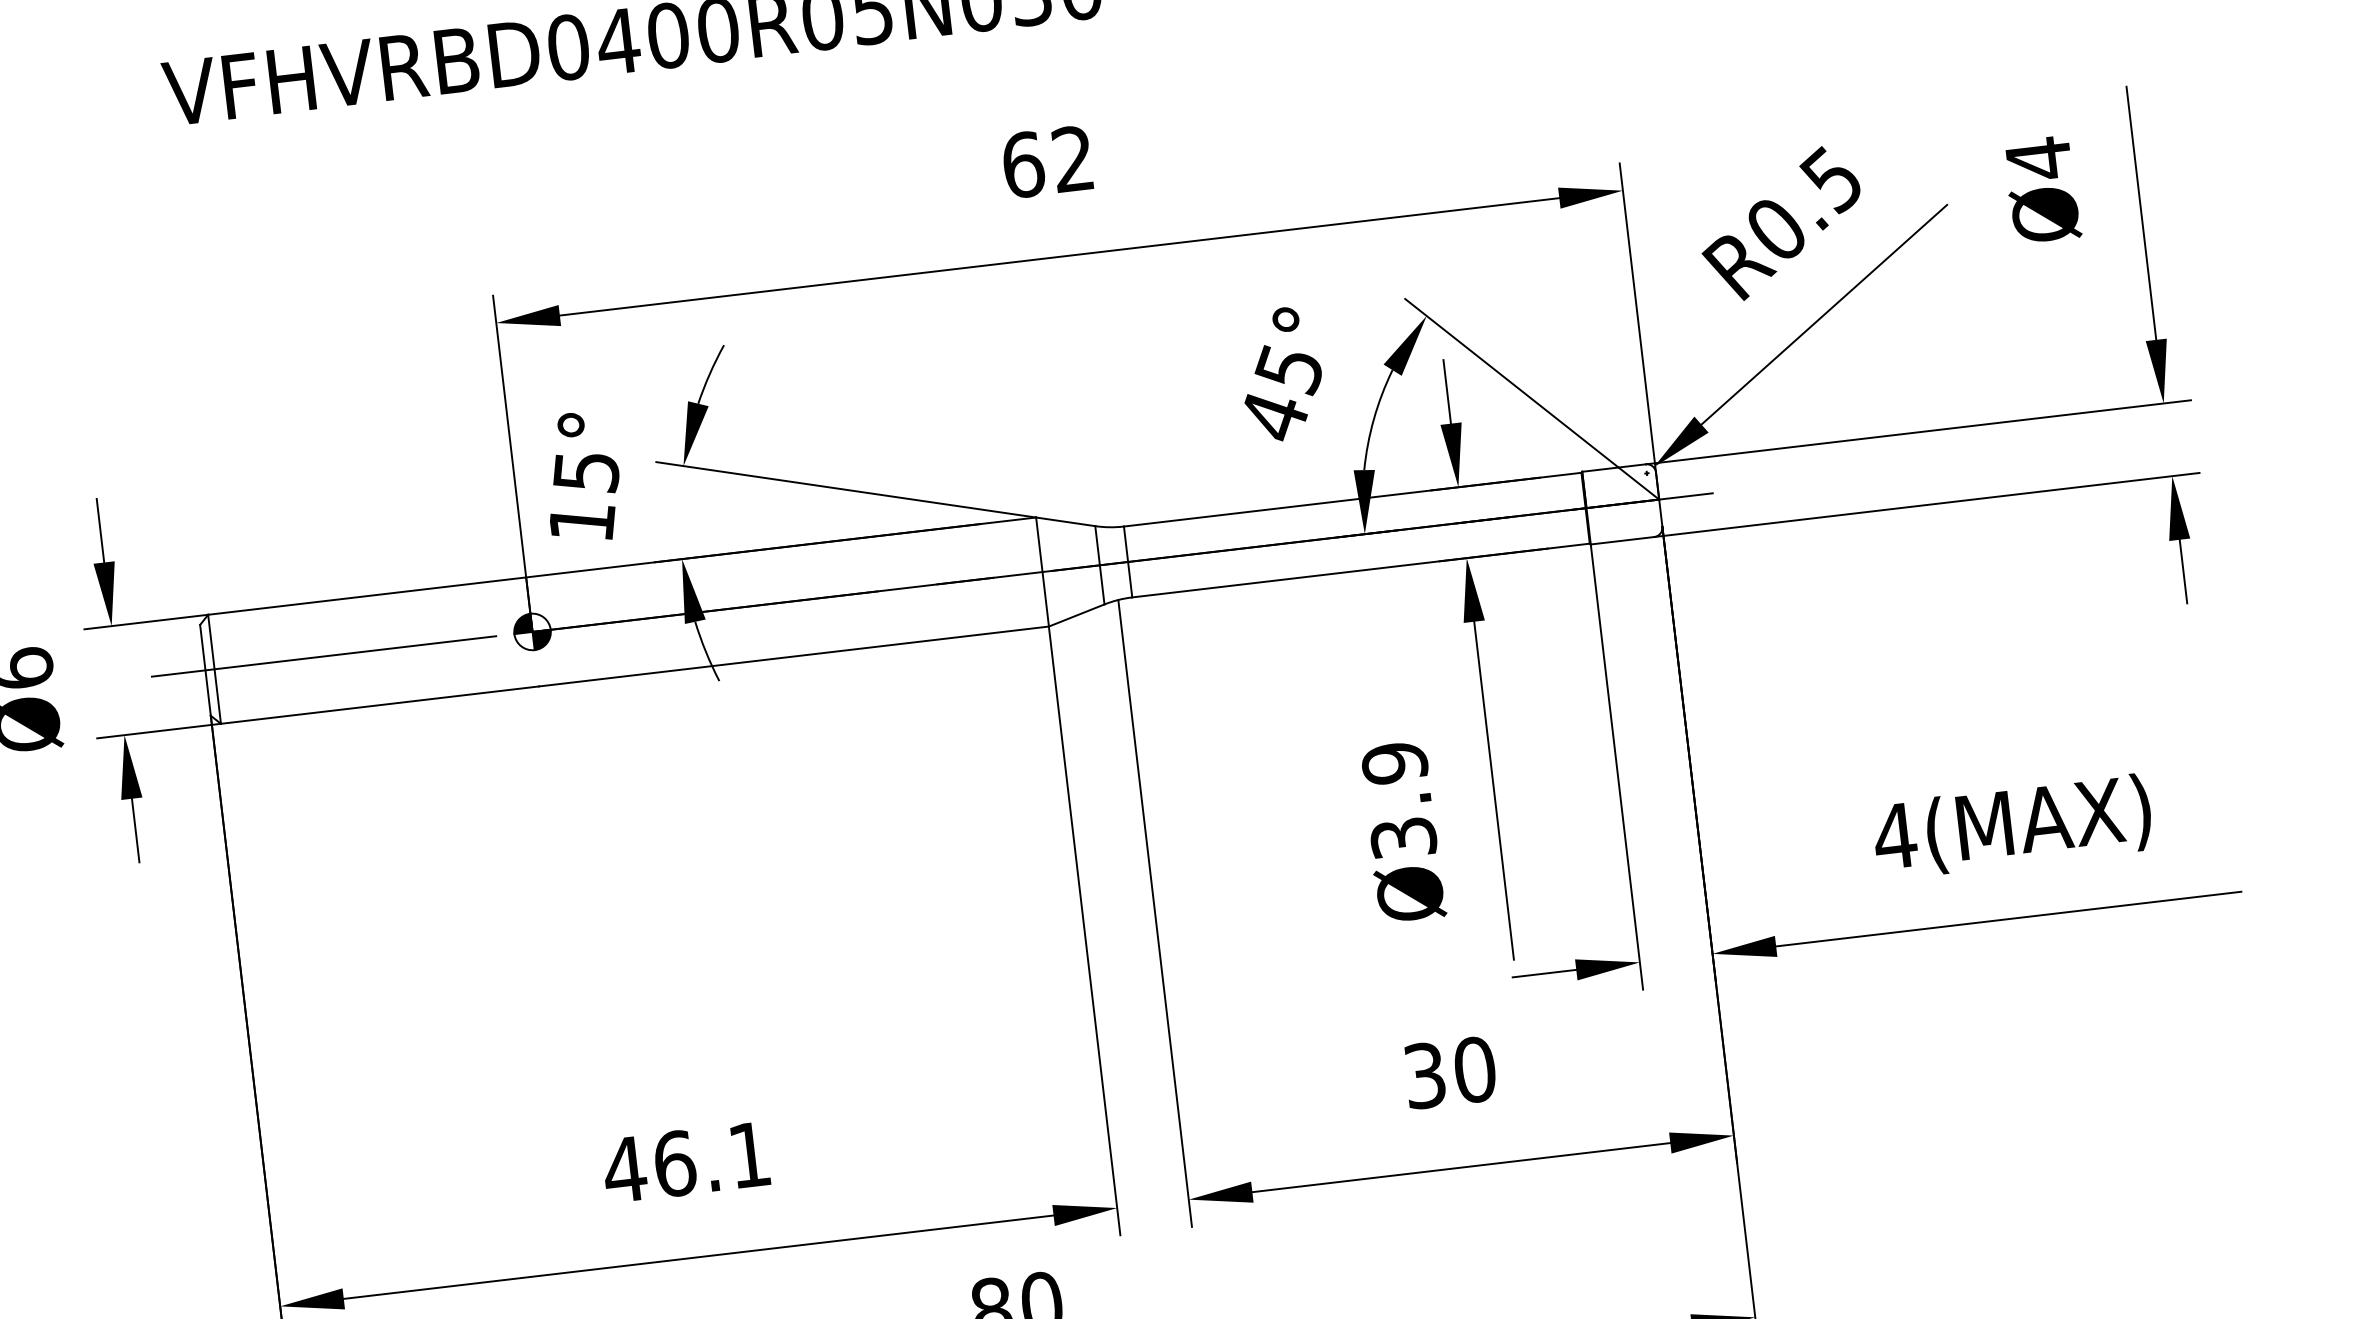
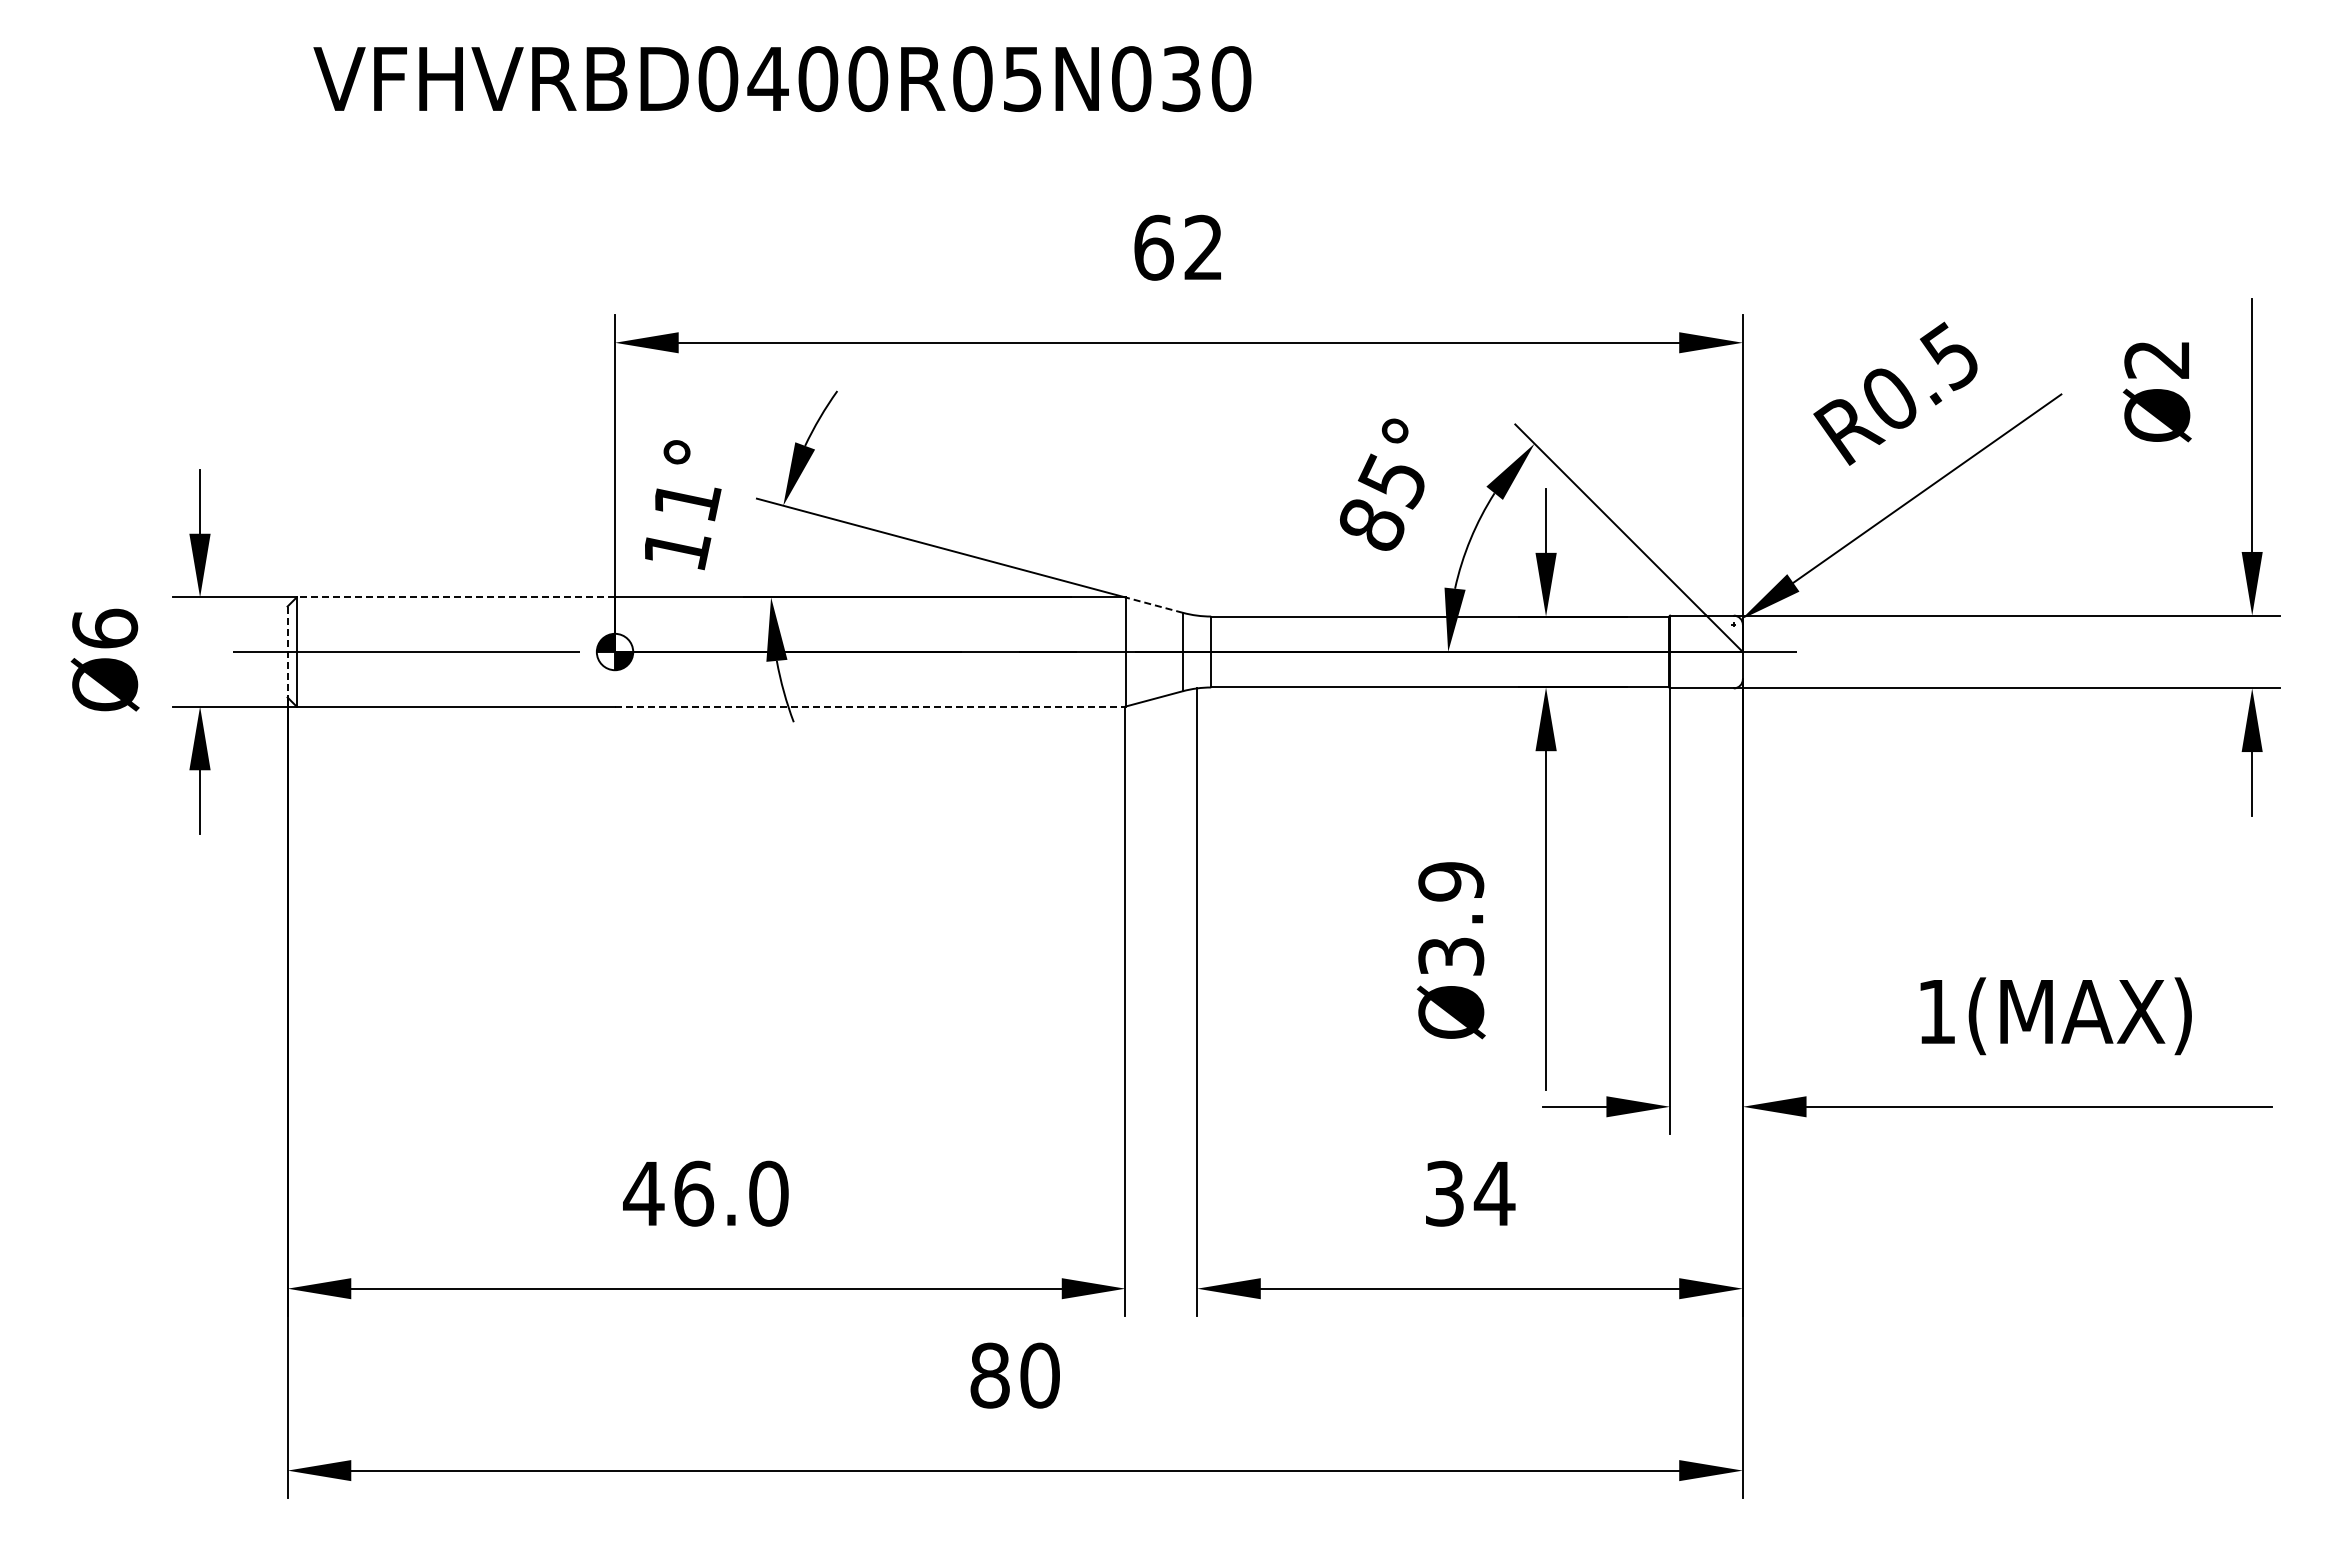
text: (2038, 158) -> (2156, 359), Ø4 -> Ø2
text: (1274, 415) -> (1372, 524), 45° -> 85°
text: (586, 474) -> (686, 502), 15° -> 11°
line: (1066, 522) -> (1154, 605), solid -> dashed
line: (366, 596) -> (455, 597), solid -> dashed
line: (794, 656) -> (870, 706), solid -> dashed
line: (205, 670) -> (287, 652), solid -> dashed
text: (1894, 835) -> (1936, 1011), 4(MAX) -> 1(MAX)
text: (1474, 1069) -> (1494, 1193), 30 -> 34
text: (749, 1154) -> (768, 1193), 46.1 -> 46.0

